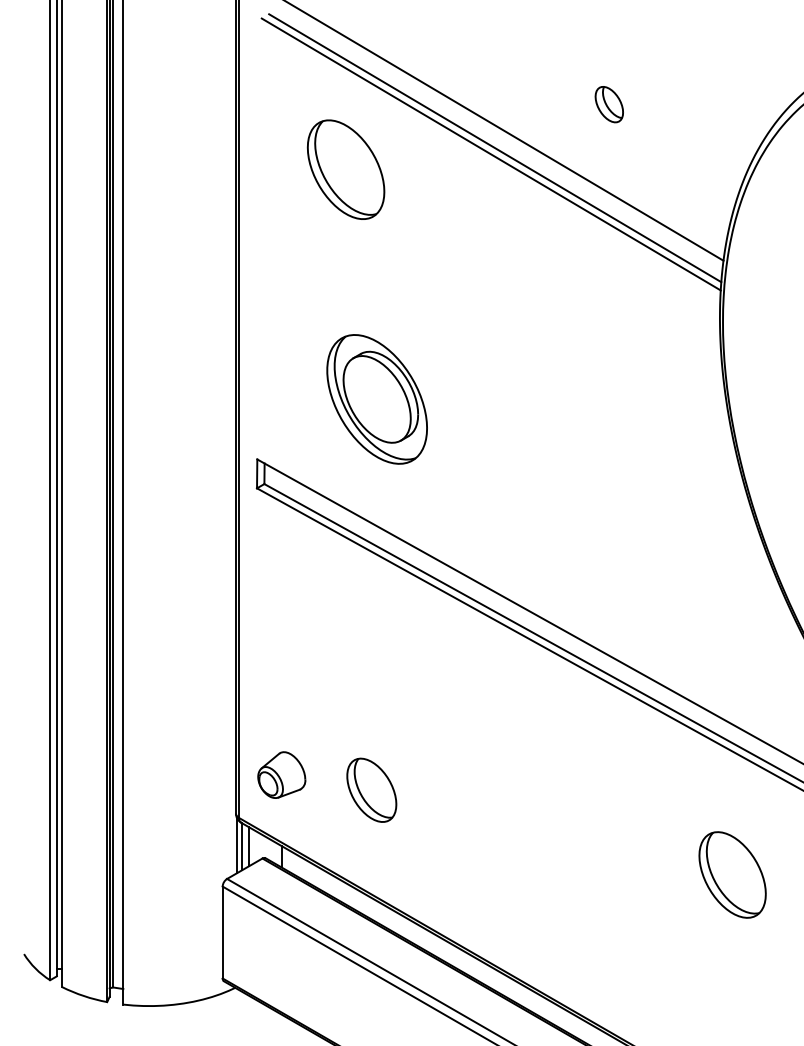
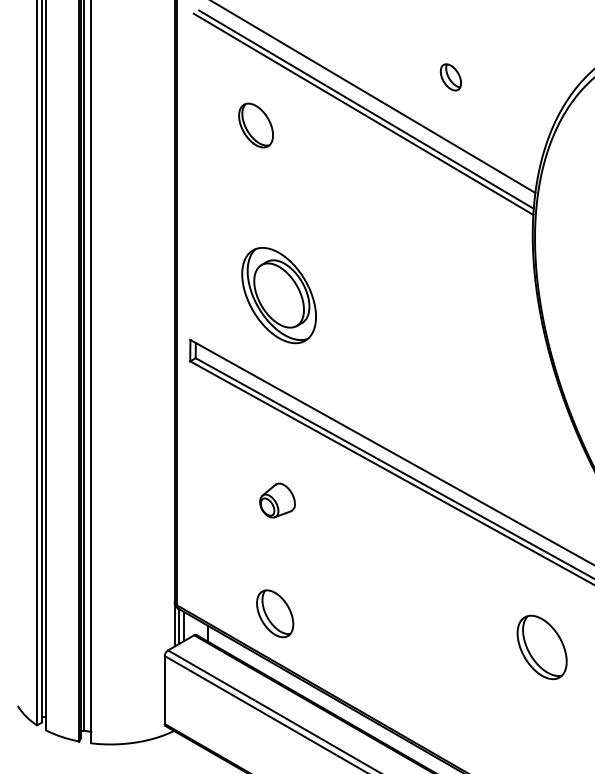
part: (345, 169) -> (255, 125), size x0.6
part: (281, 775) -> (277, 500), moved
part: (372, 789) -> (275, 613), moved

